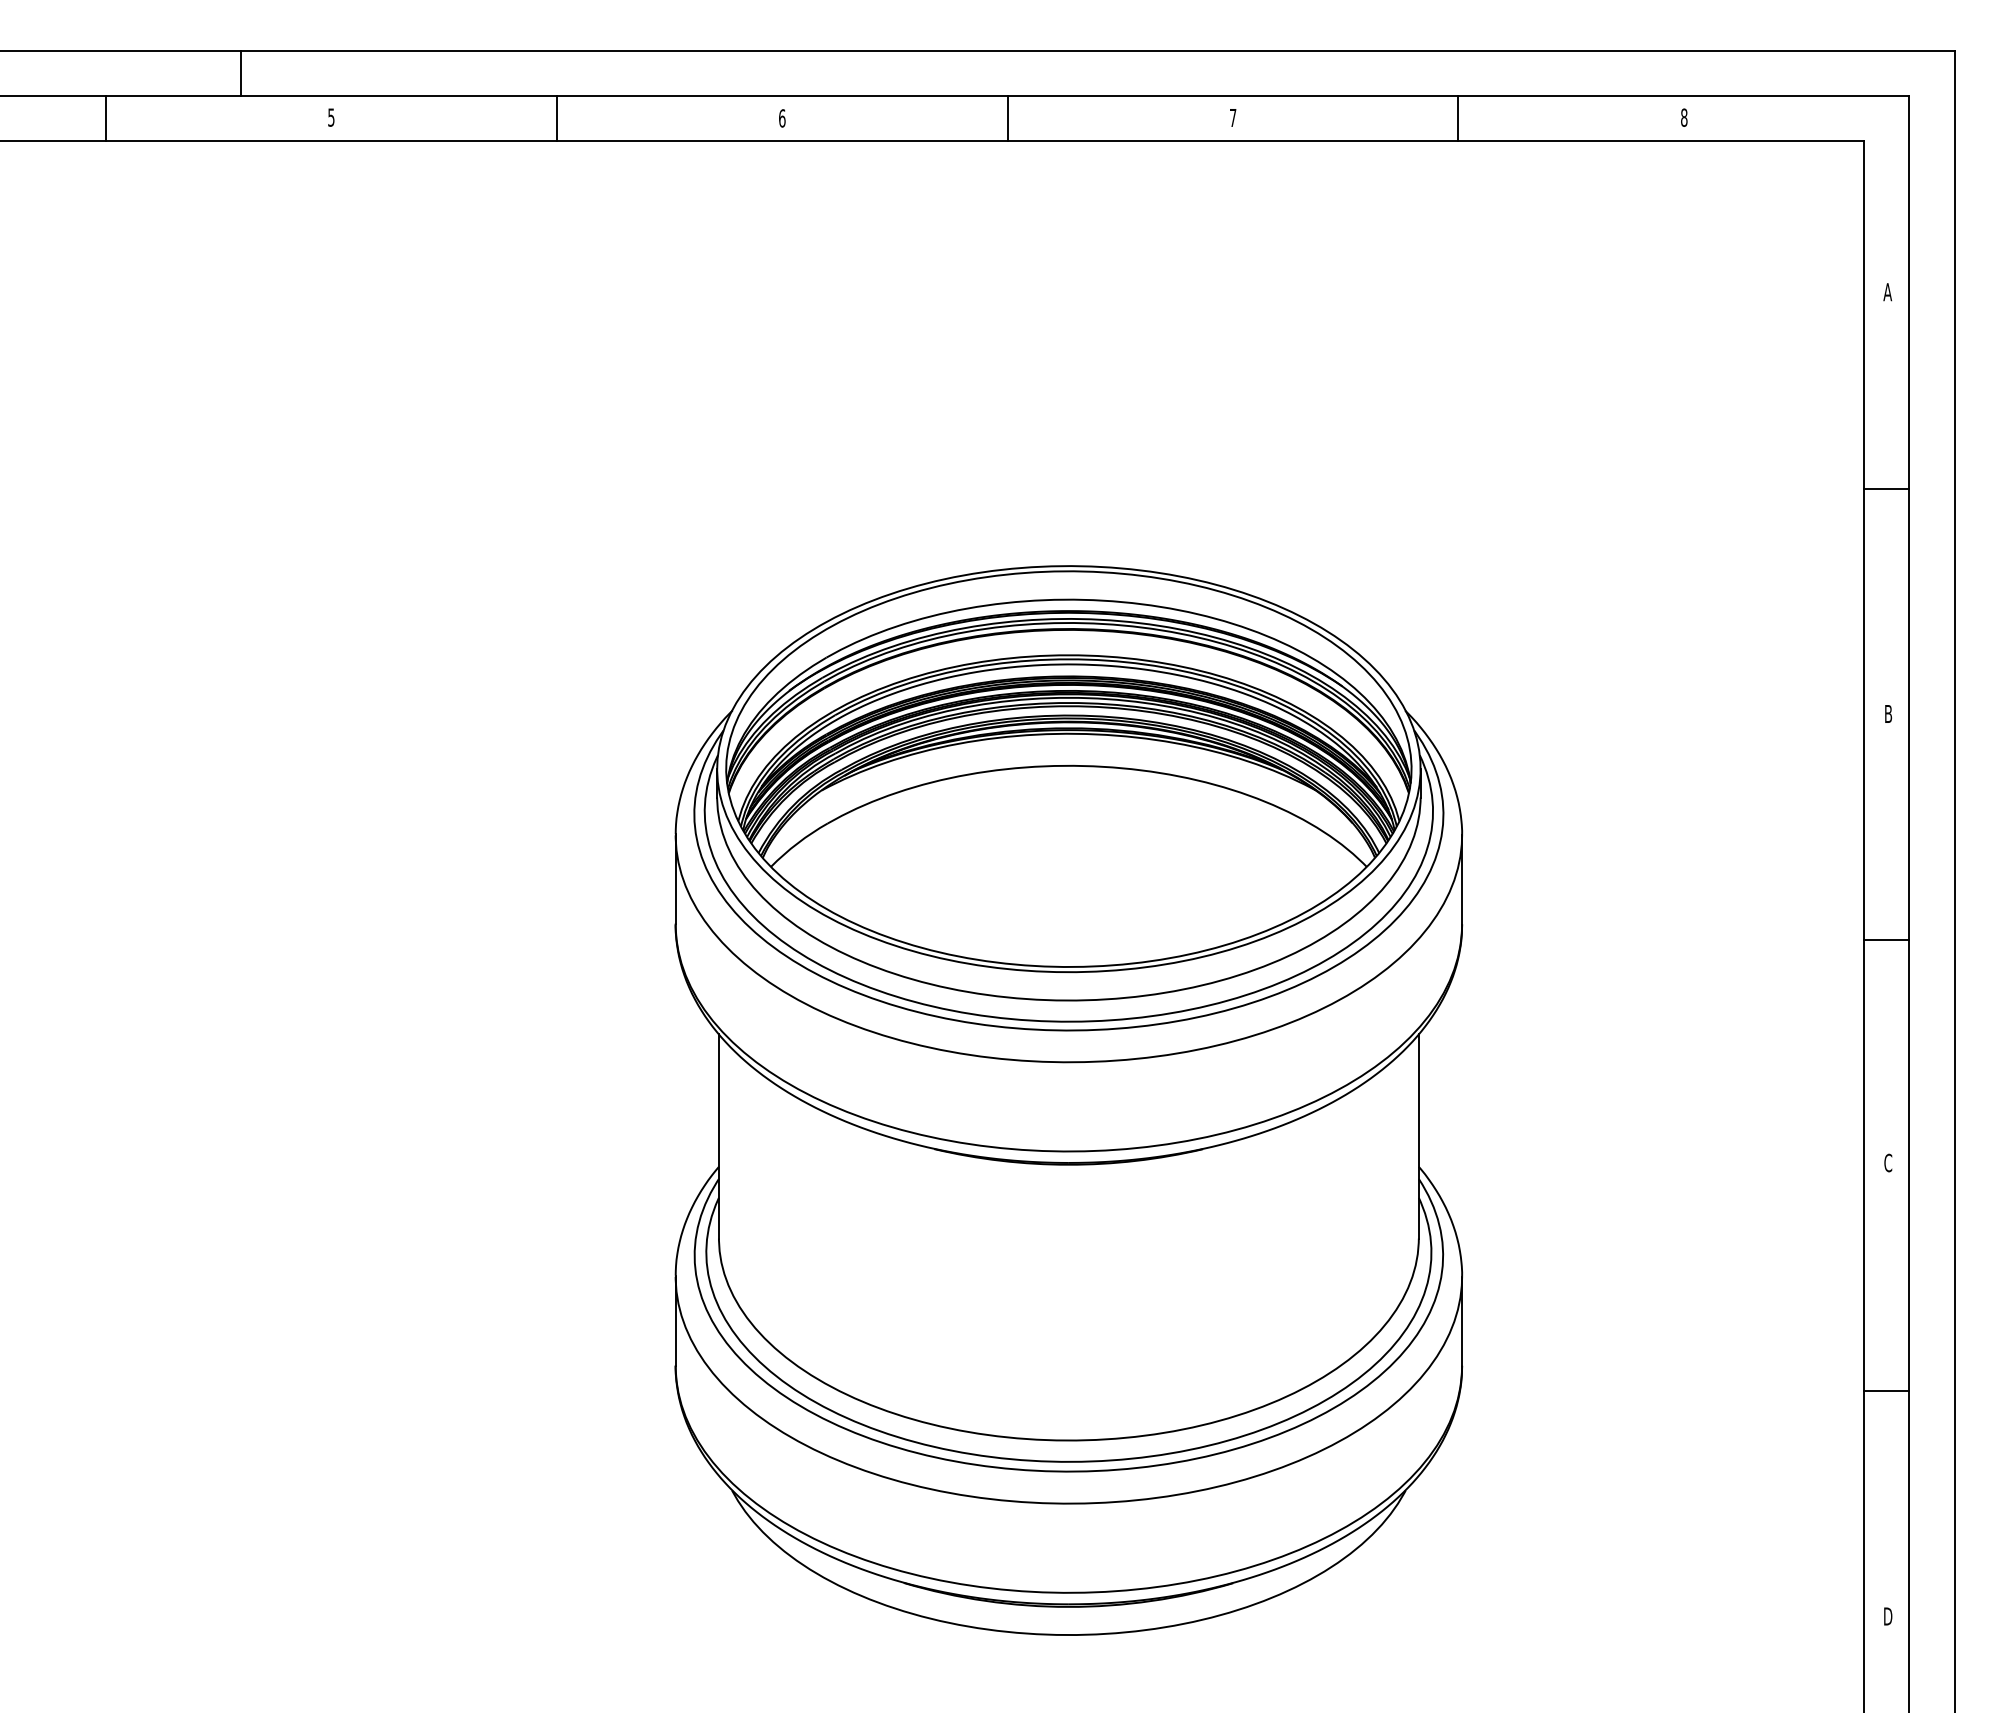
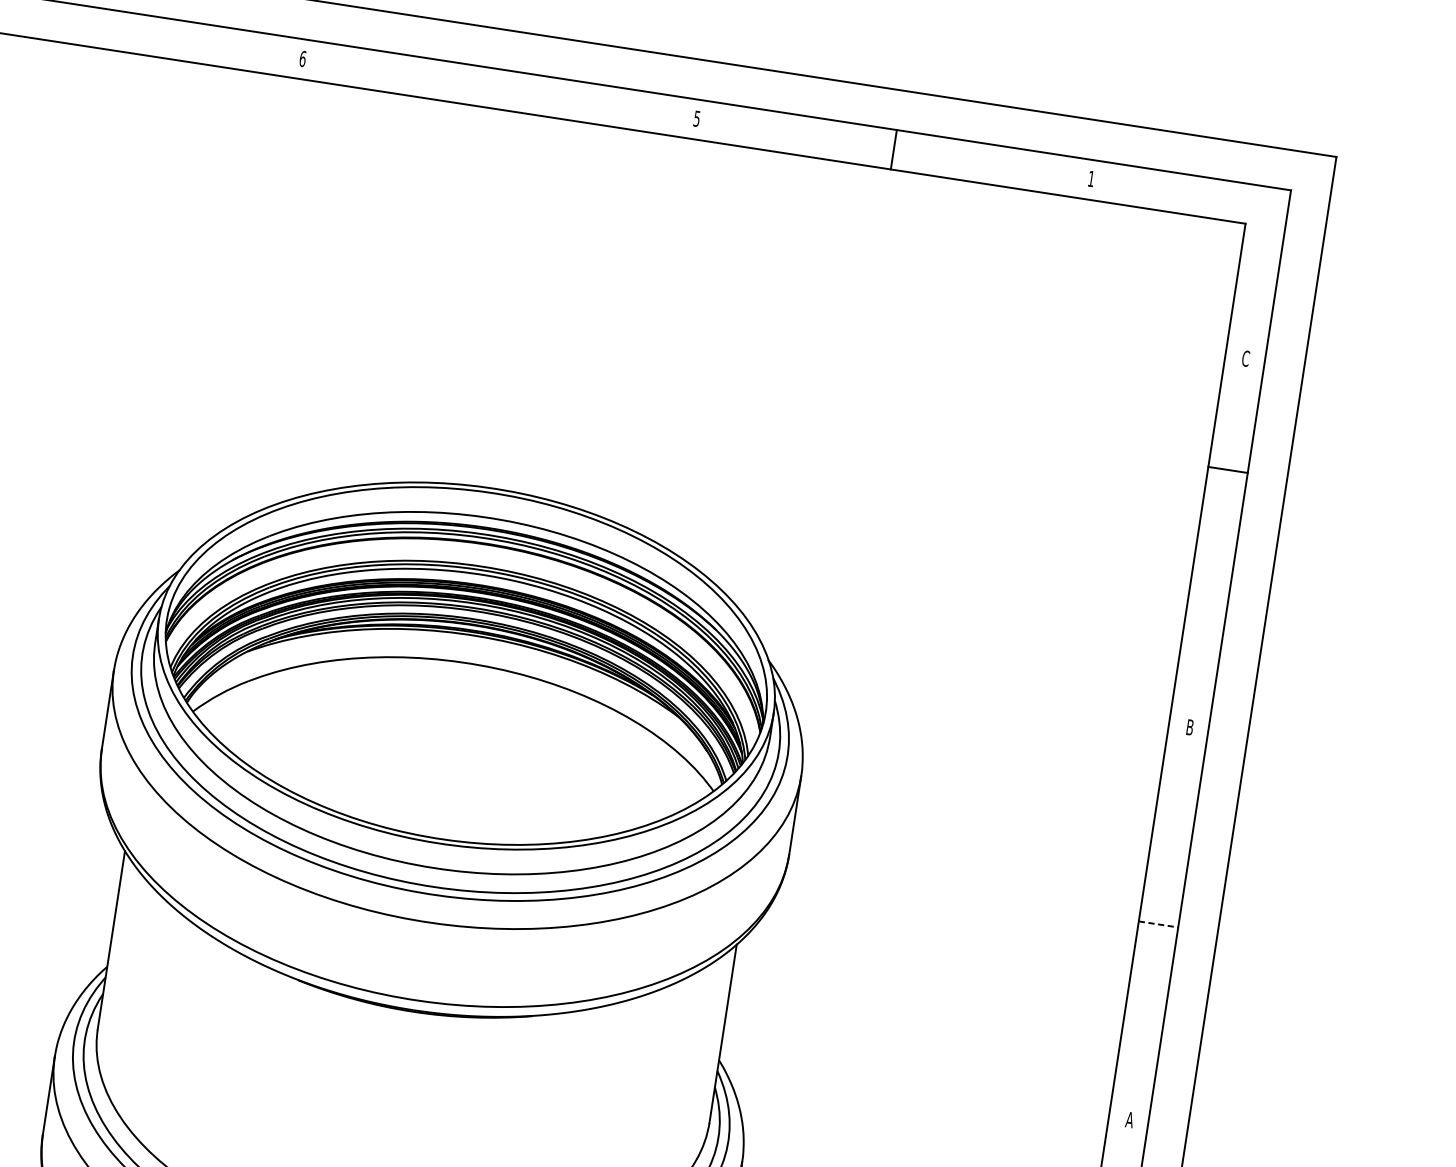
text: (1684, 117) -> (1091, 178), 8 -> 1
line: (556, 118) -> (105, 28), removed
line: (1007, 118) -> (499, 89), removed
text: (1233, 118) -> (697, 119), 7 -> 5
text: (1887, 291) -> (1245, 358), A -> C
line: (1886, 488) -> (1227, 469), moved
line: (1886, 939) -> (1158, 924), solid -> dashed
text: (1887, 1162) -> (1129, 1119), C -> A

